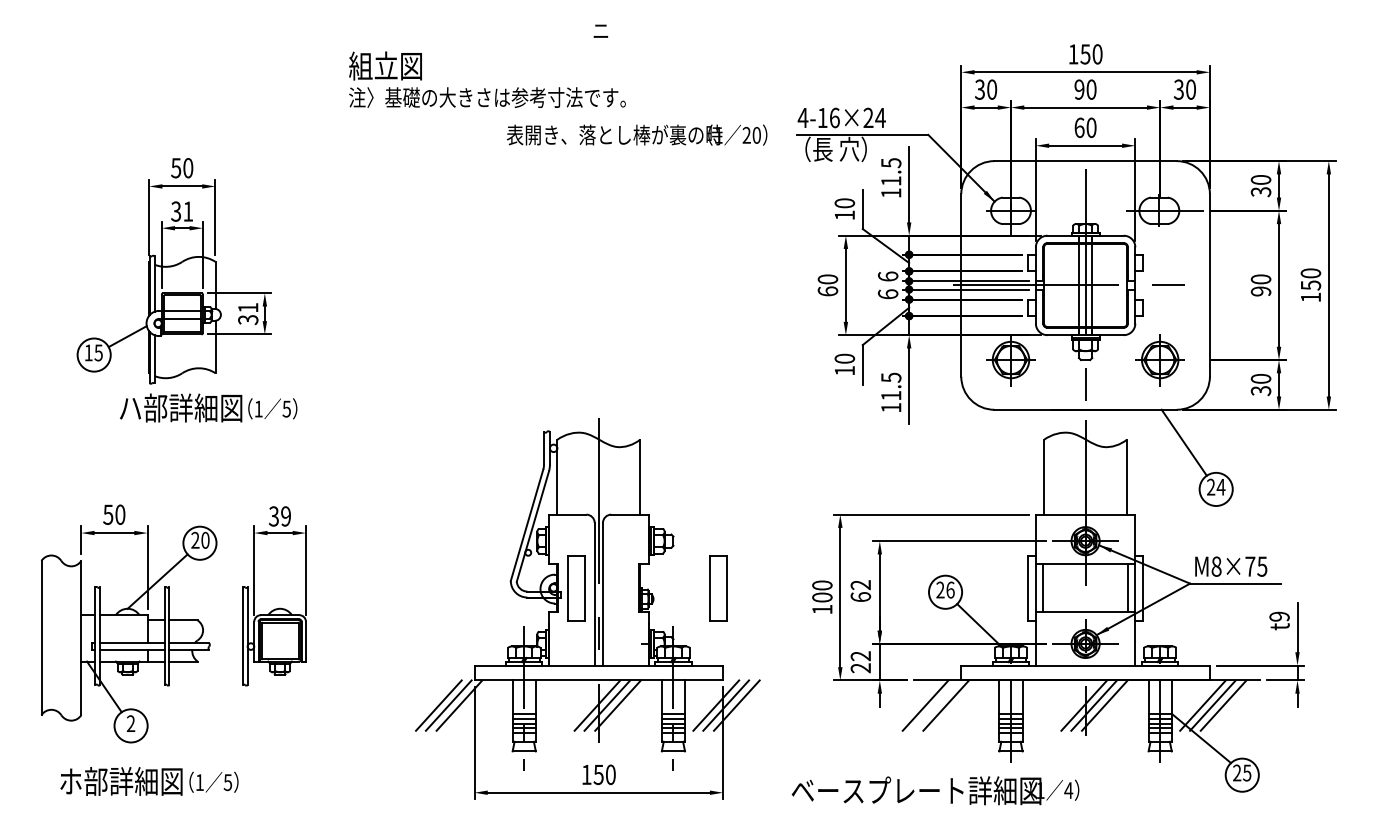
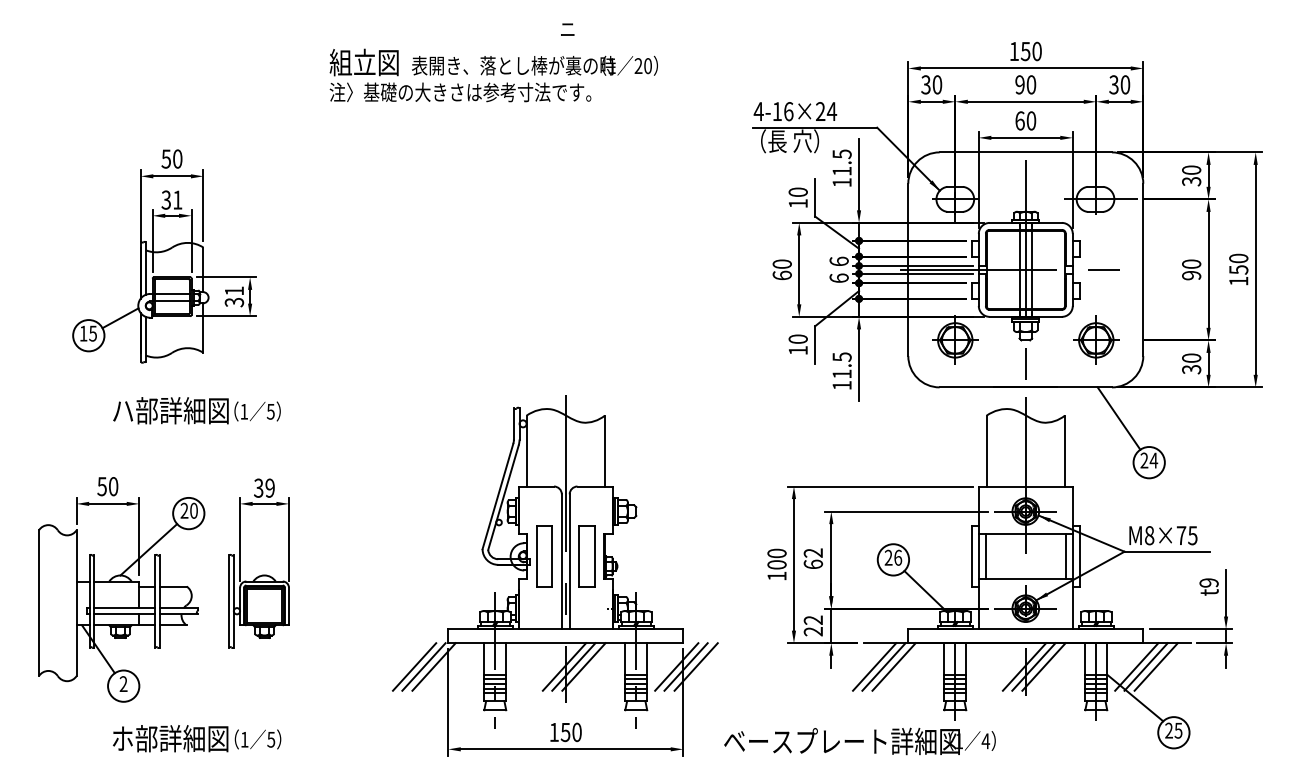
text: (636, 134) -> (534, 65), moved
text: (208, 407) -> (196, 410), moved
part: (718, 588) -> (586, 556), moved
line: (935, 705) -> (883, 666), added
text: (149, 781) -> (197, 738), moved
text: (935, 790) -> (859, 741), moved

